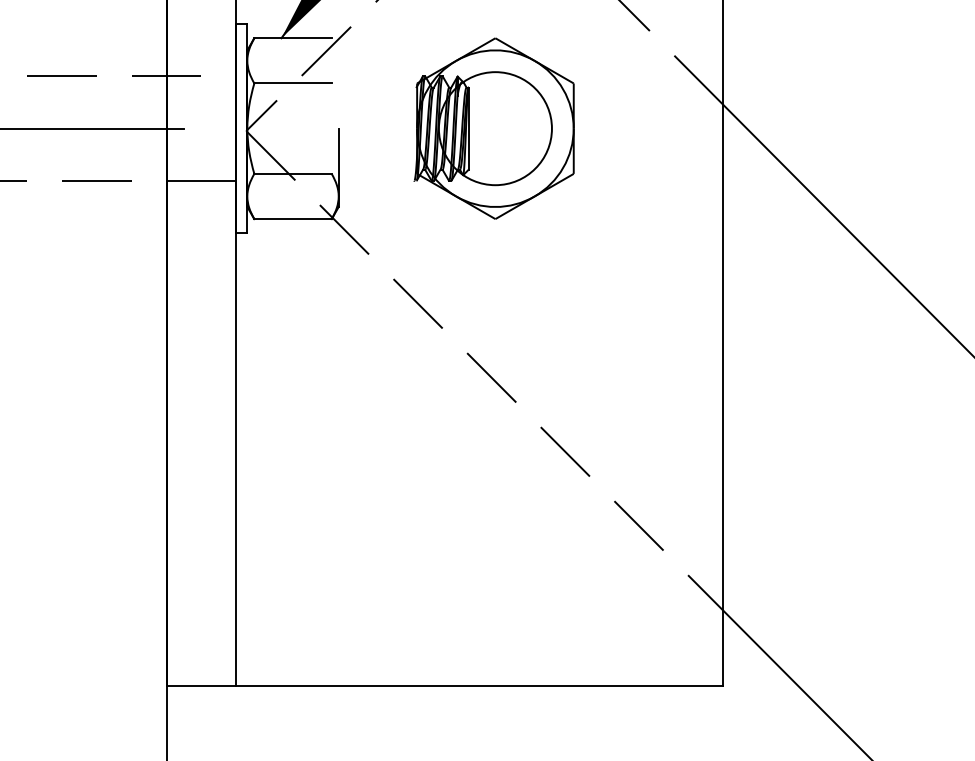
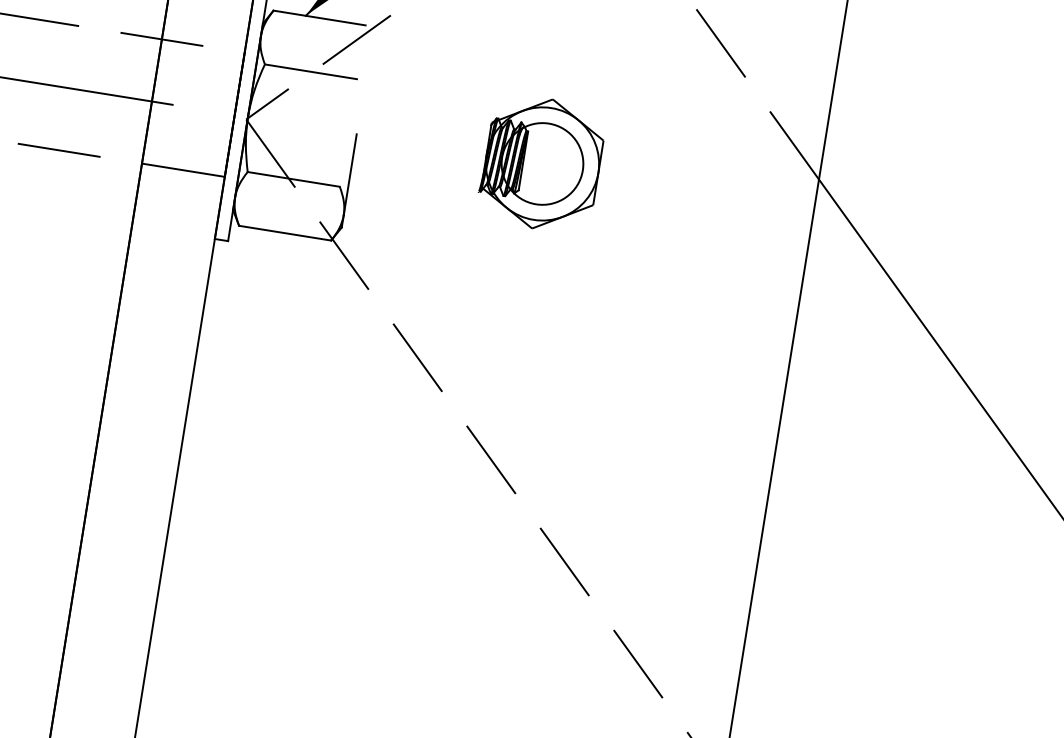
part: (493, 128) -> (540, 163), size x0.6

